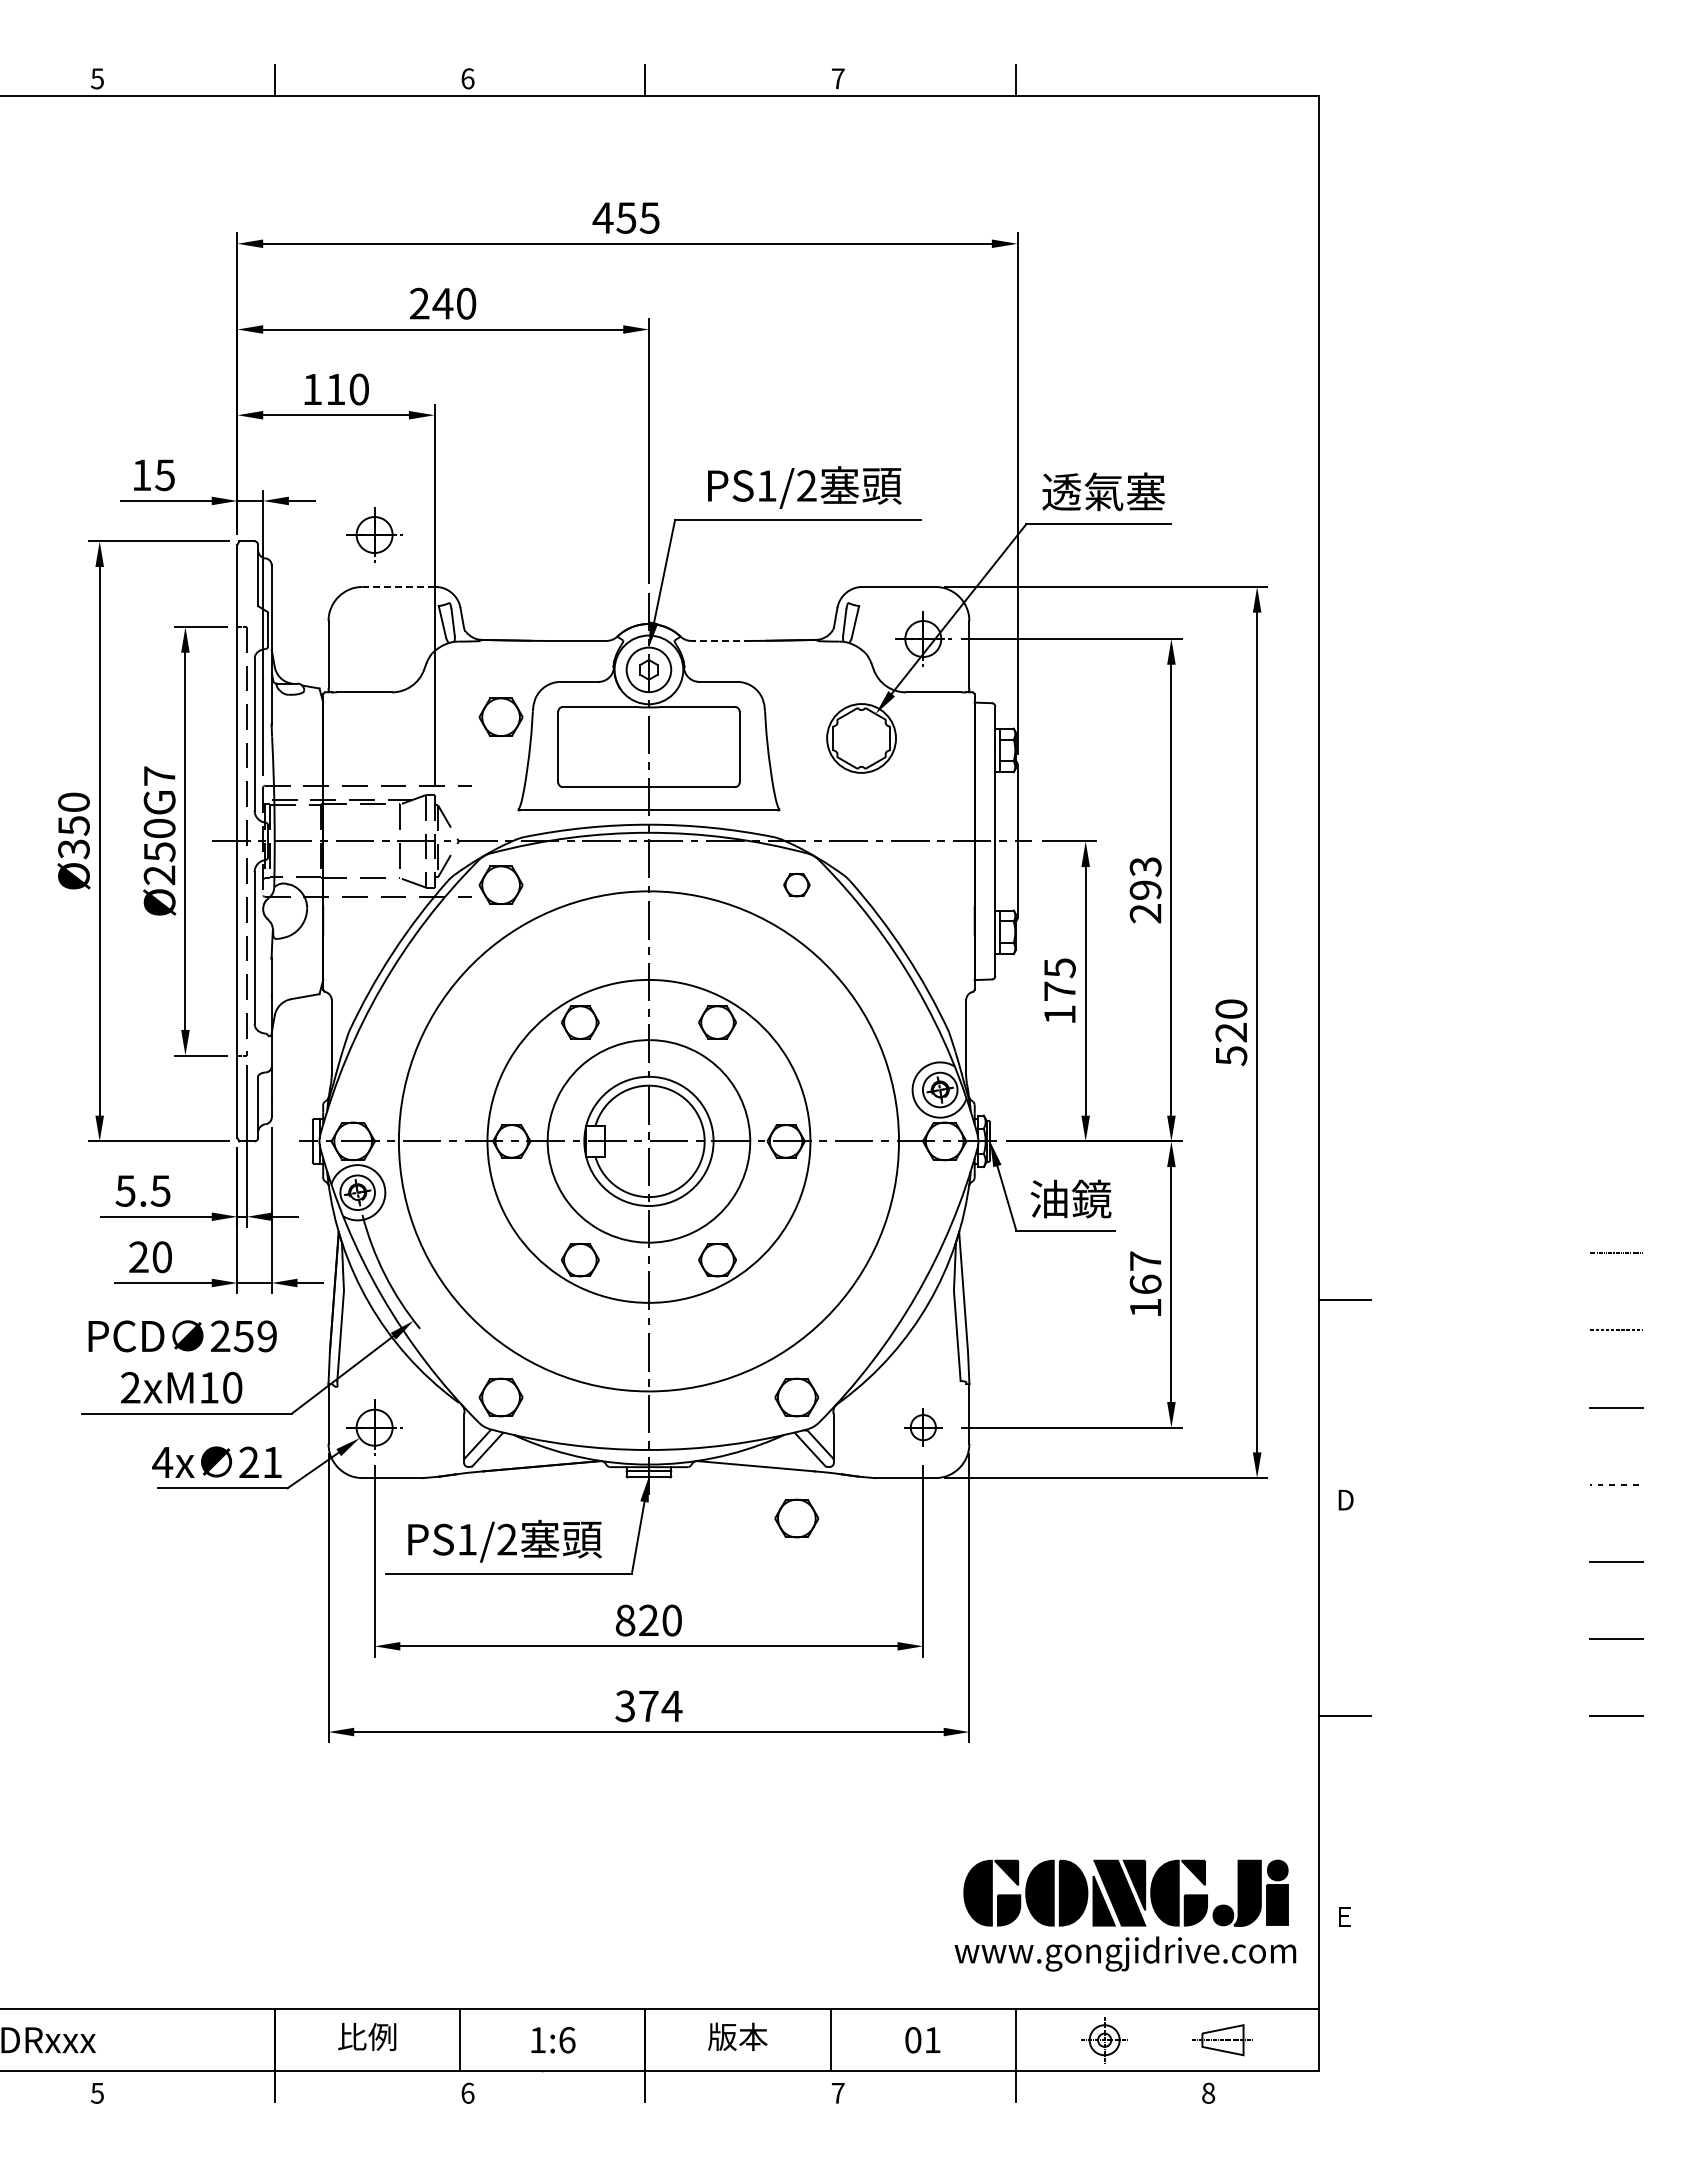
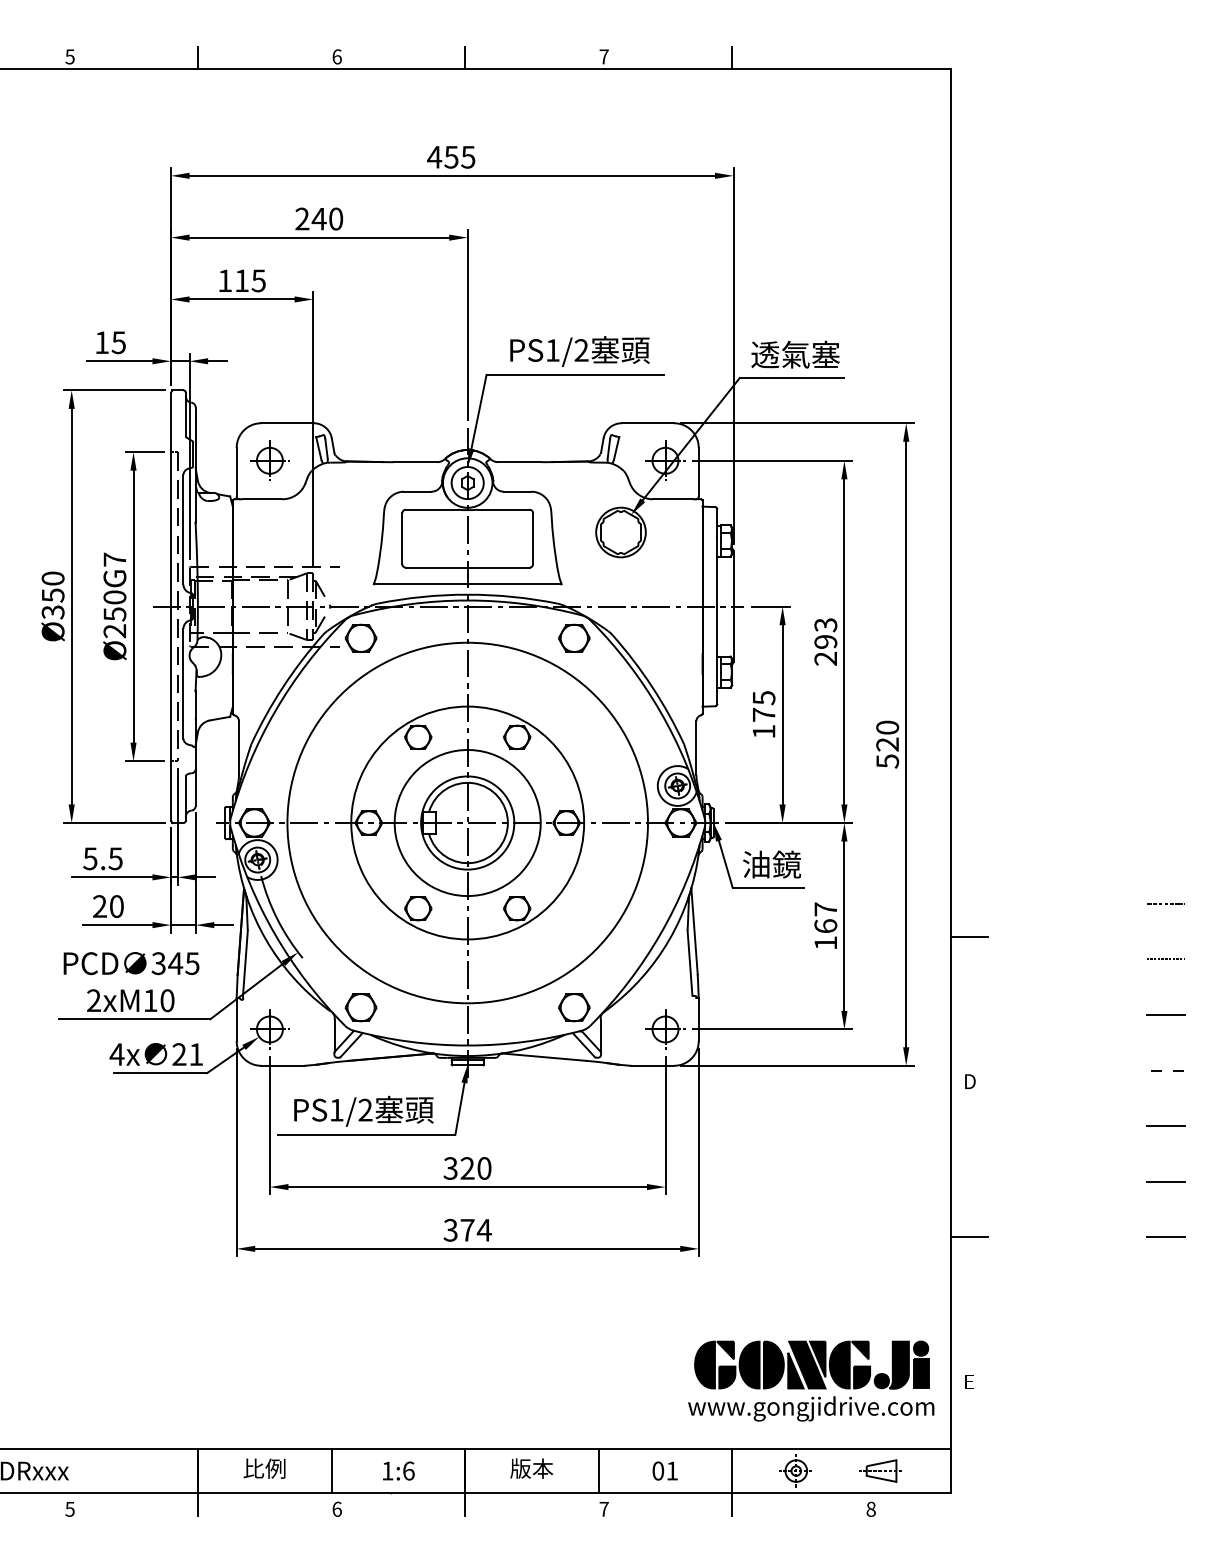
text: (358, 389) -> (258, 280), 110 -> 115
part: (374, 534) -> (269, 460), moved
line: (398, 586) -> (287, 422), dashed -> solid
line: (721, 640) -> (520, 461), dashed -> solid
part: (500, 716) -> (360, 516), removed
part: (796, 884) -> (574, 637), size x1.67
text: (243, 1336) -> (175, 963), 259 -> 345
part: (923, 1427) -> (665, 1029), size x1.43
part: (796, 1518) -> (574, 1094), removed
text: (625, 1620) -> (450, 1168), 820 -> 320

